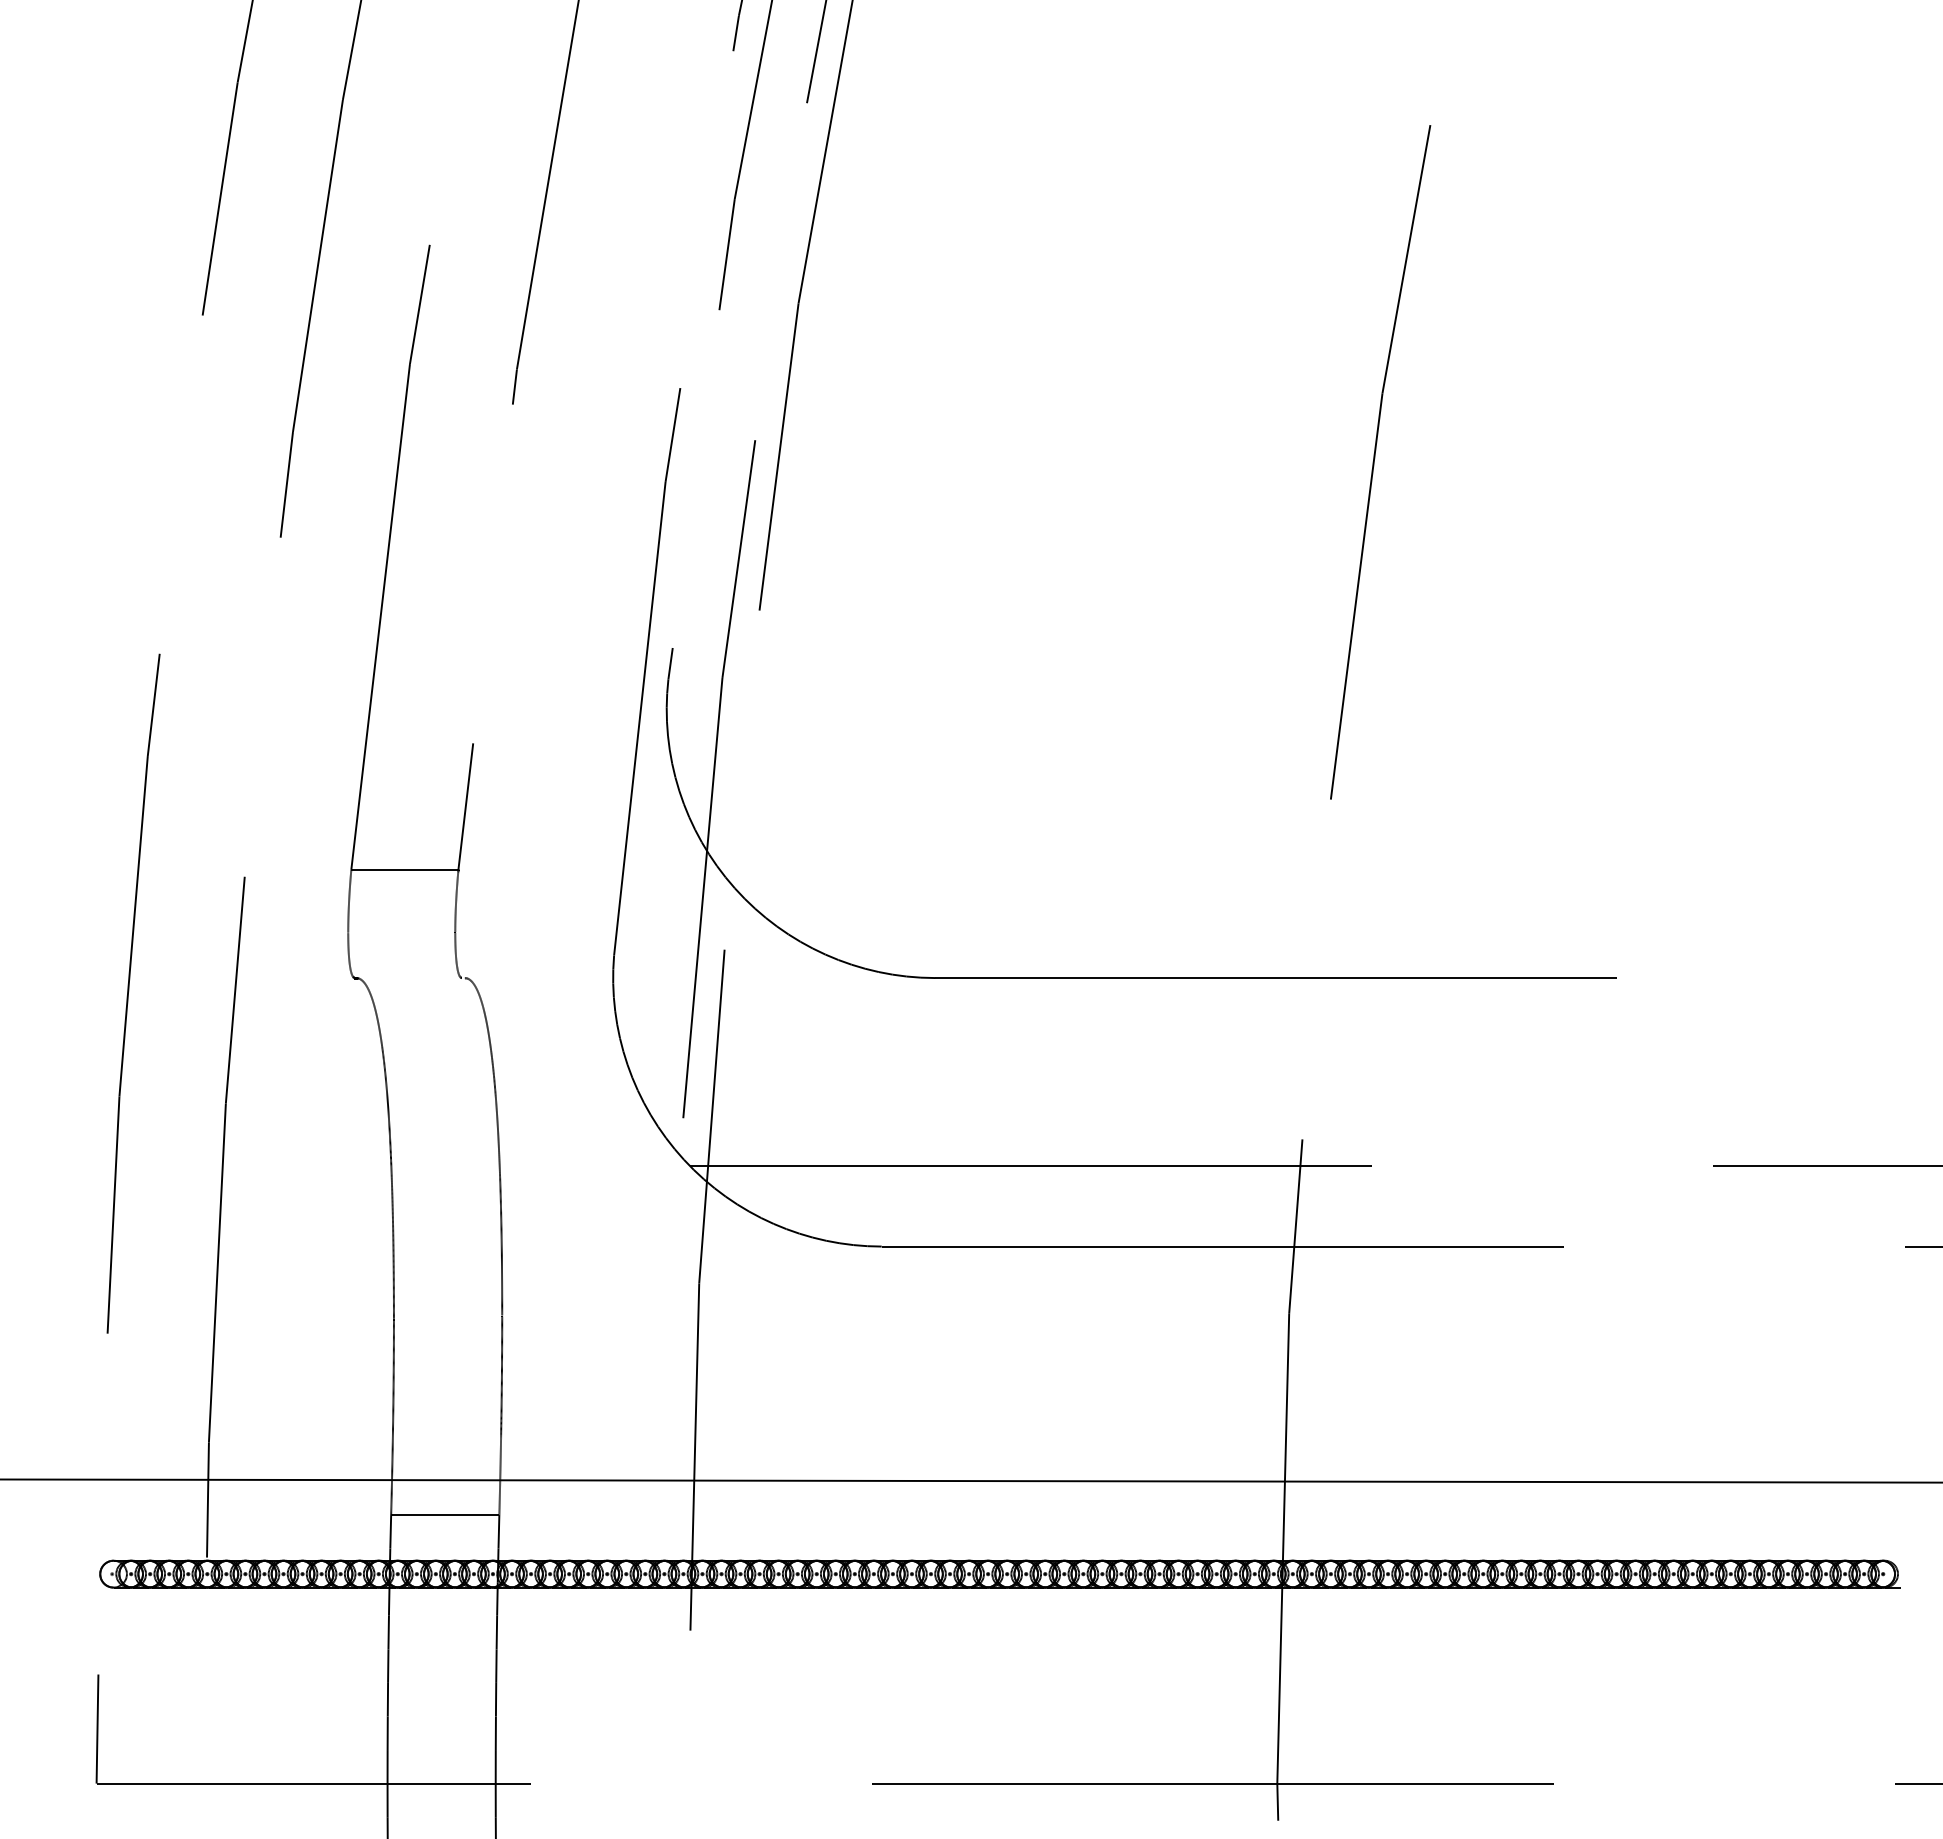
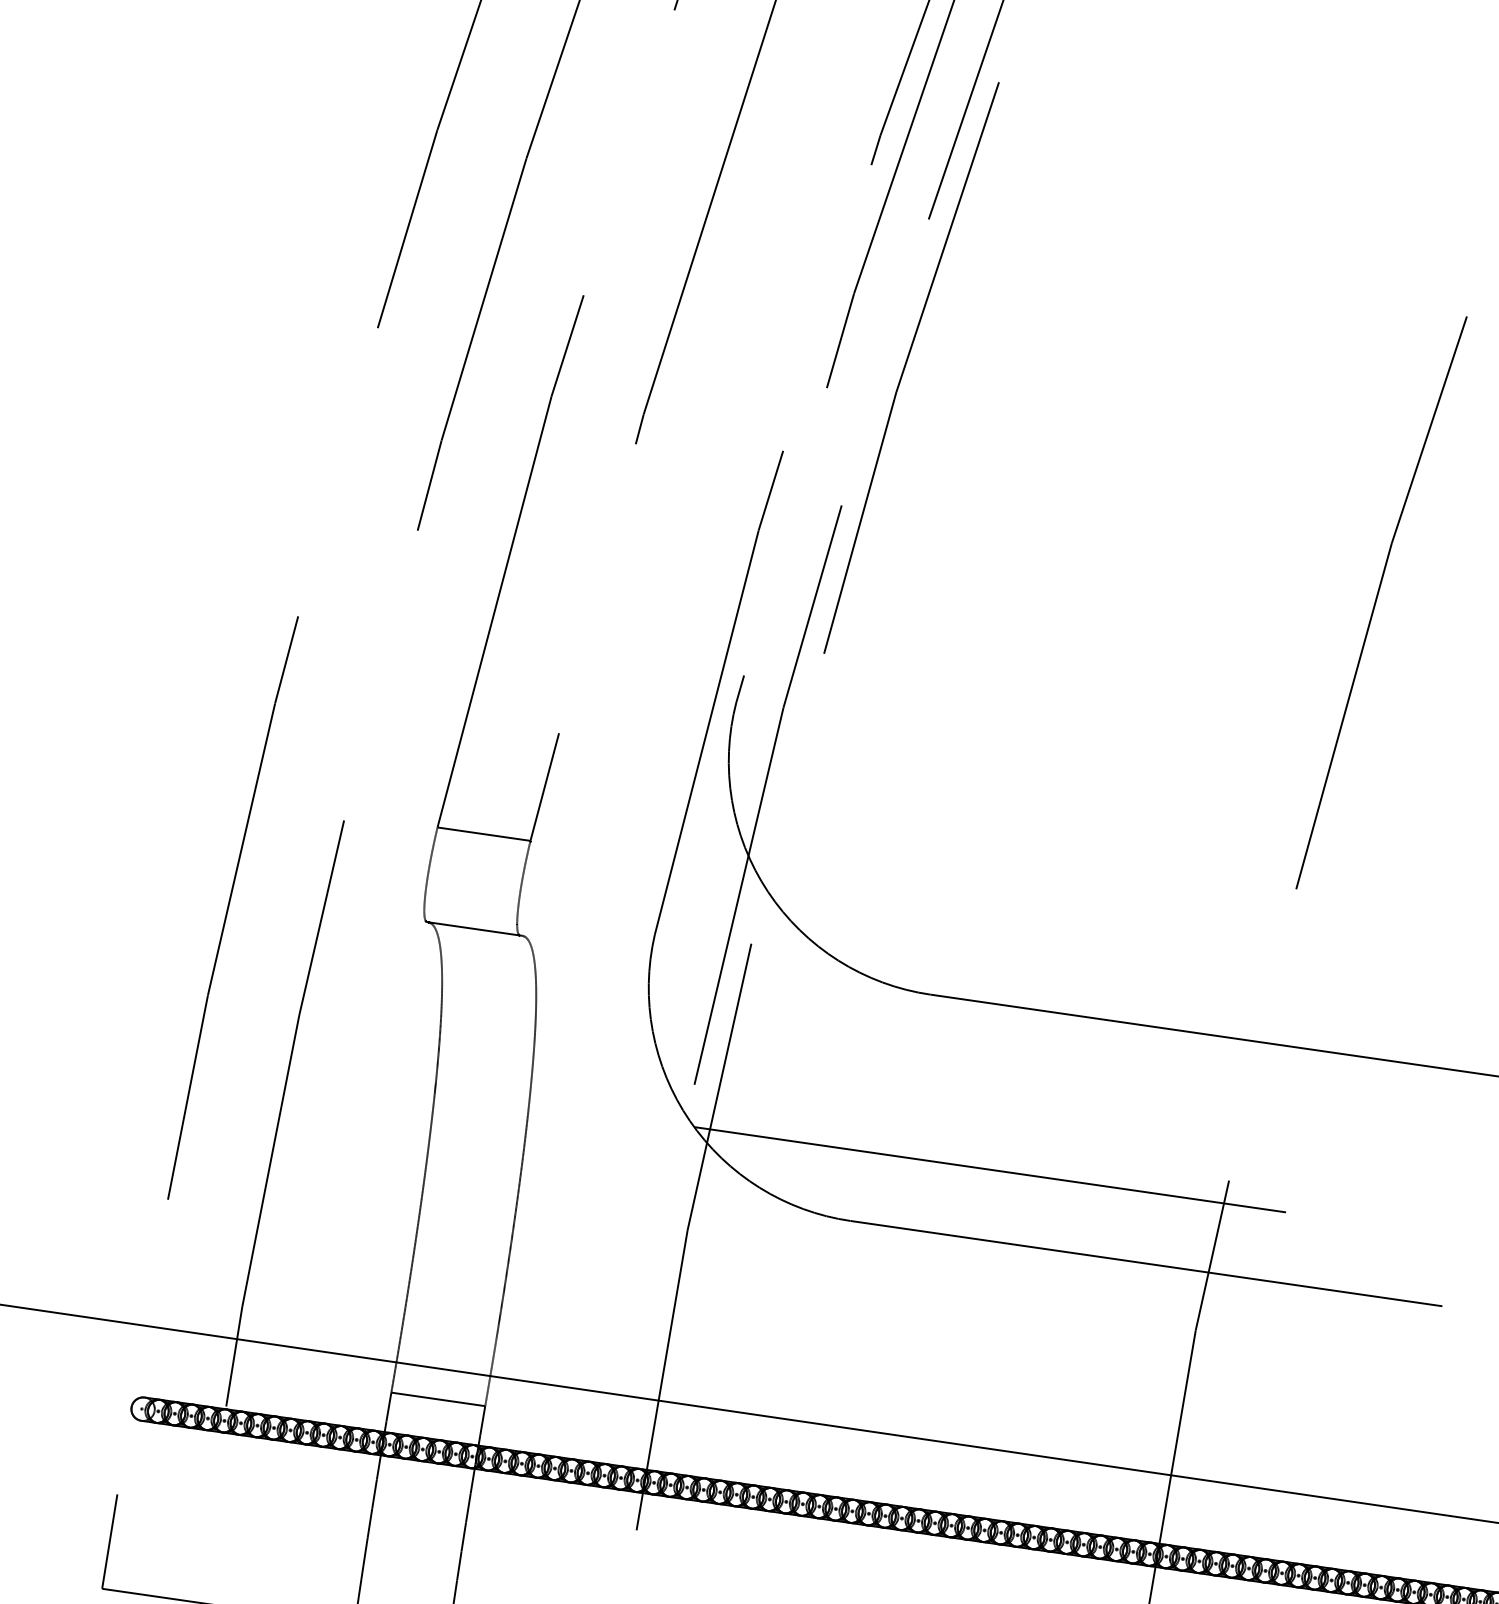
line: (410, 978) -> (475, 929), added

